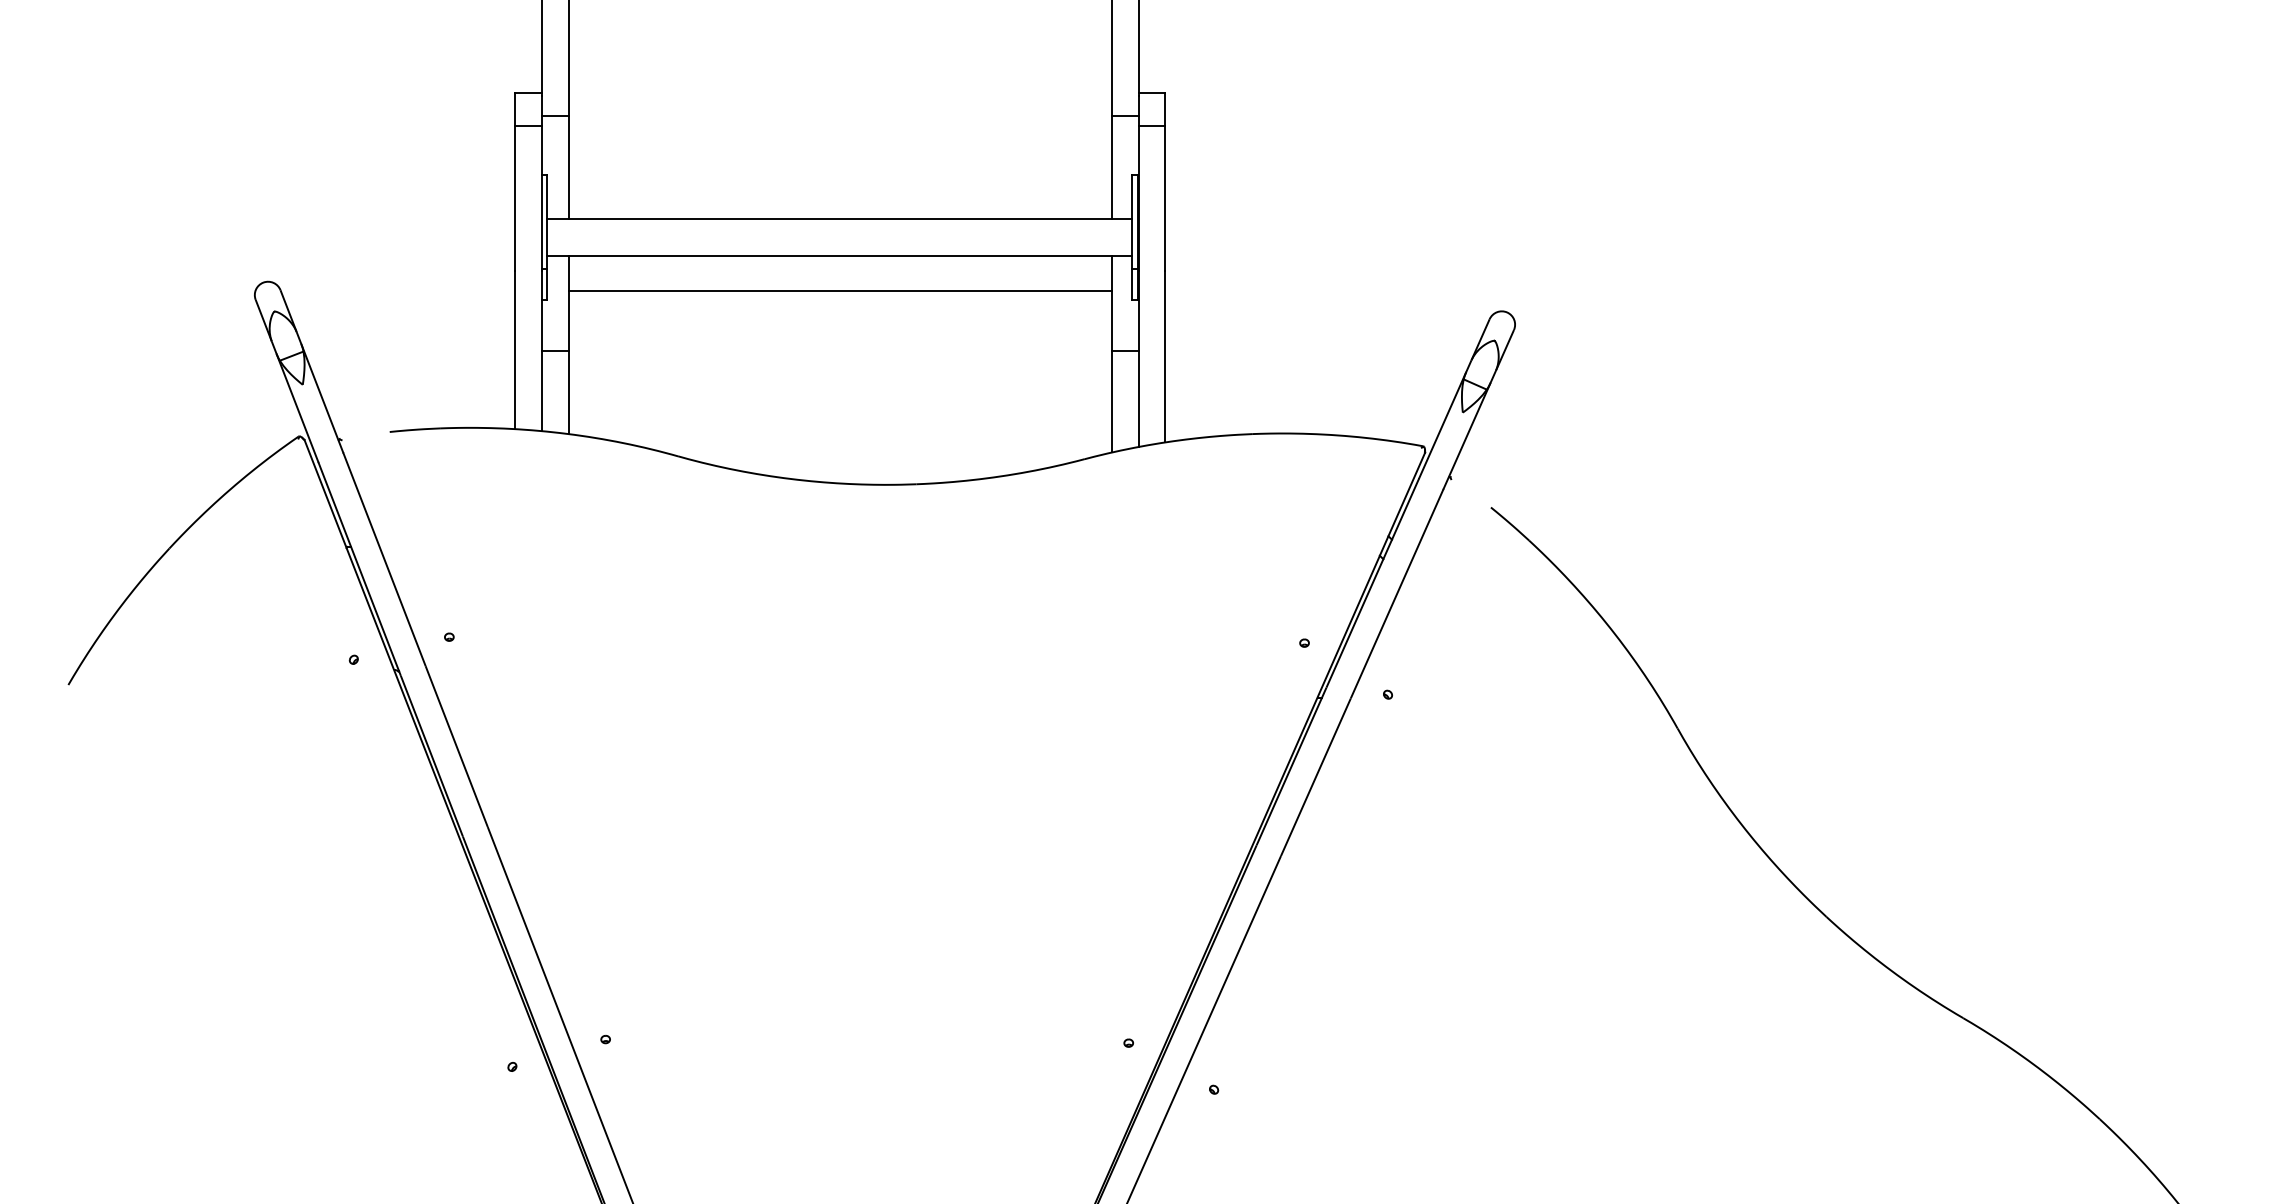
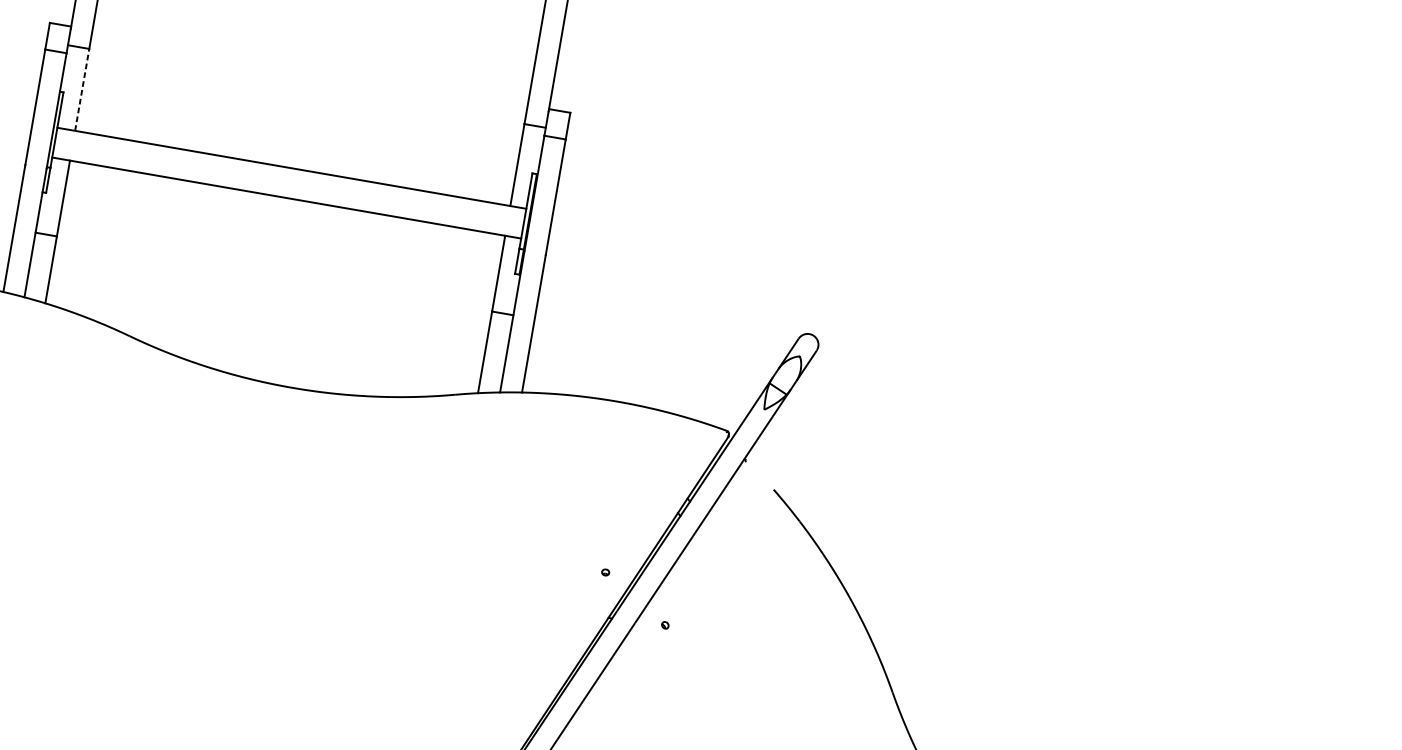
line: (568, 167) -> (82, 89), solid -> dashed
line: (840, 291) -> (282, 226), removed

